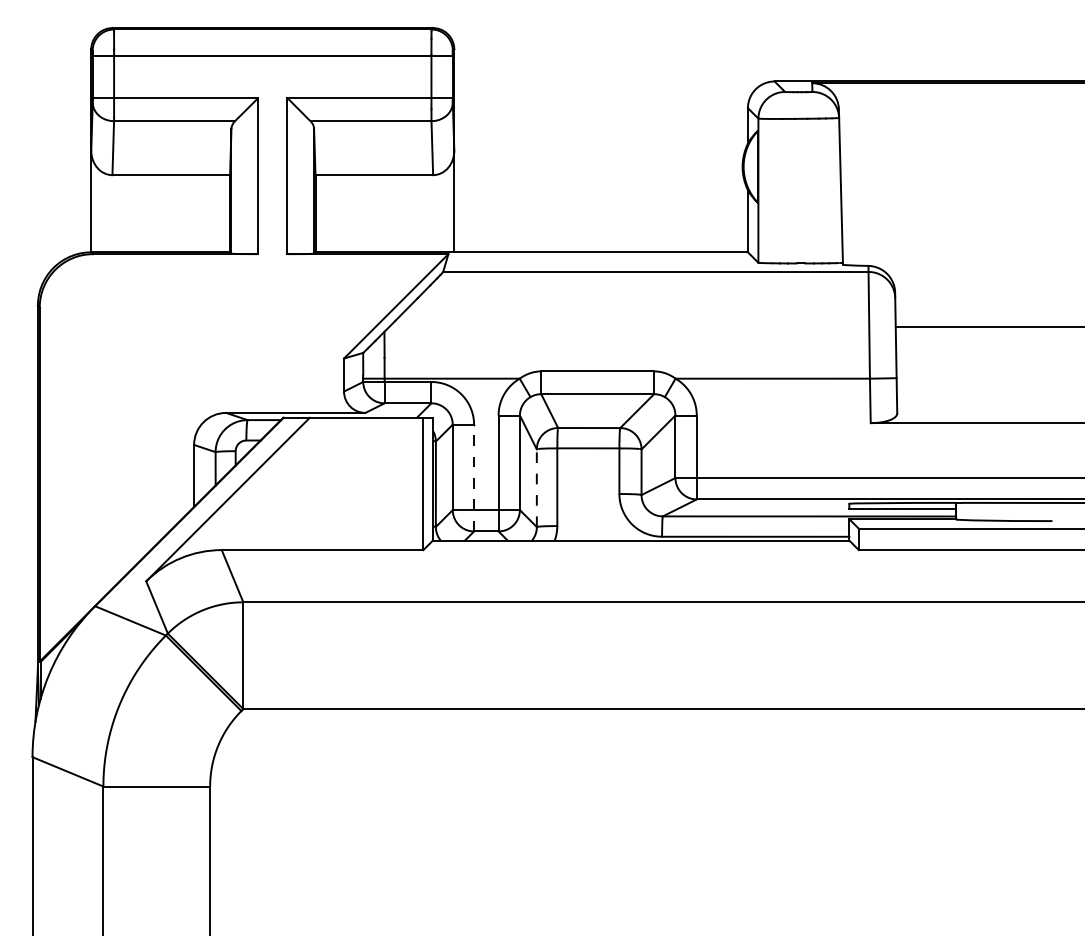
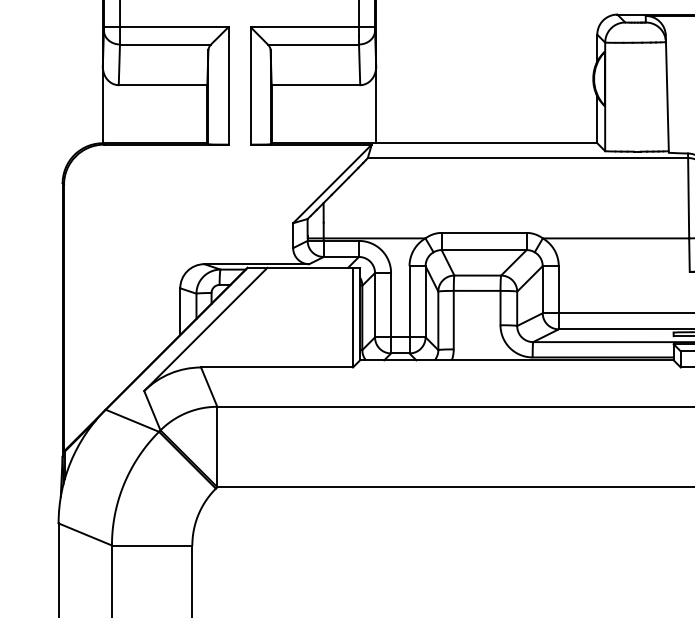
line: (474, 477) -> (391, 312), dashed -> solid
line: (536, 488) -> (438, 321), dashed -> solid

